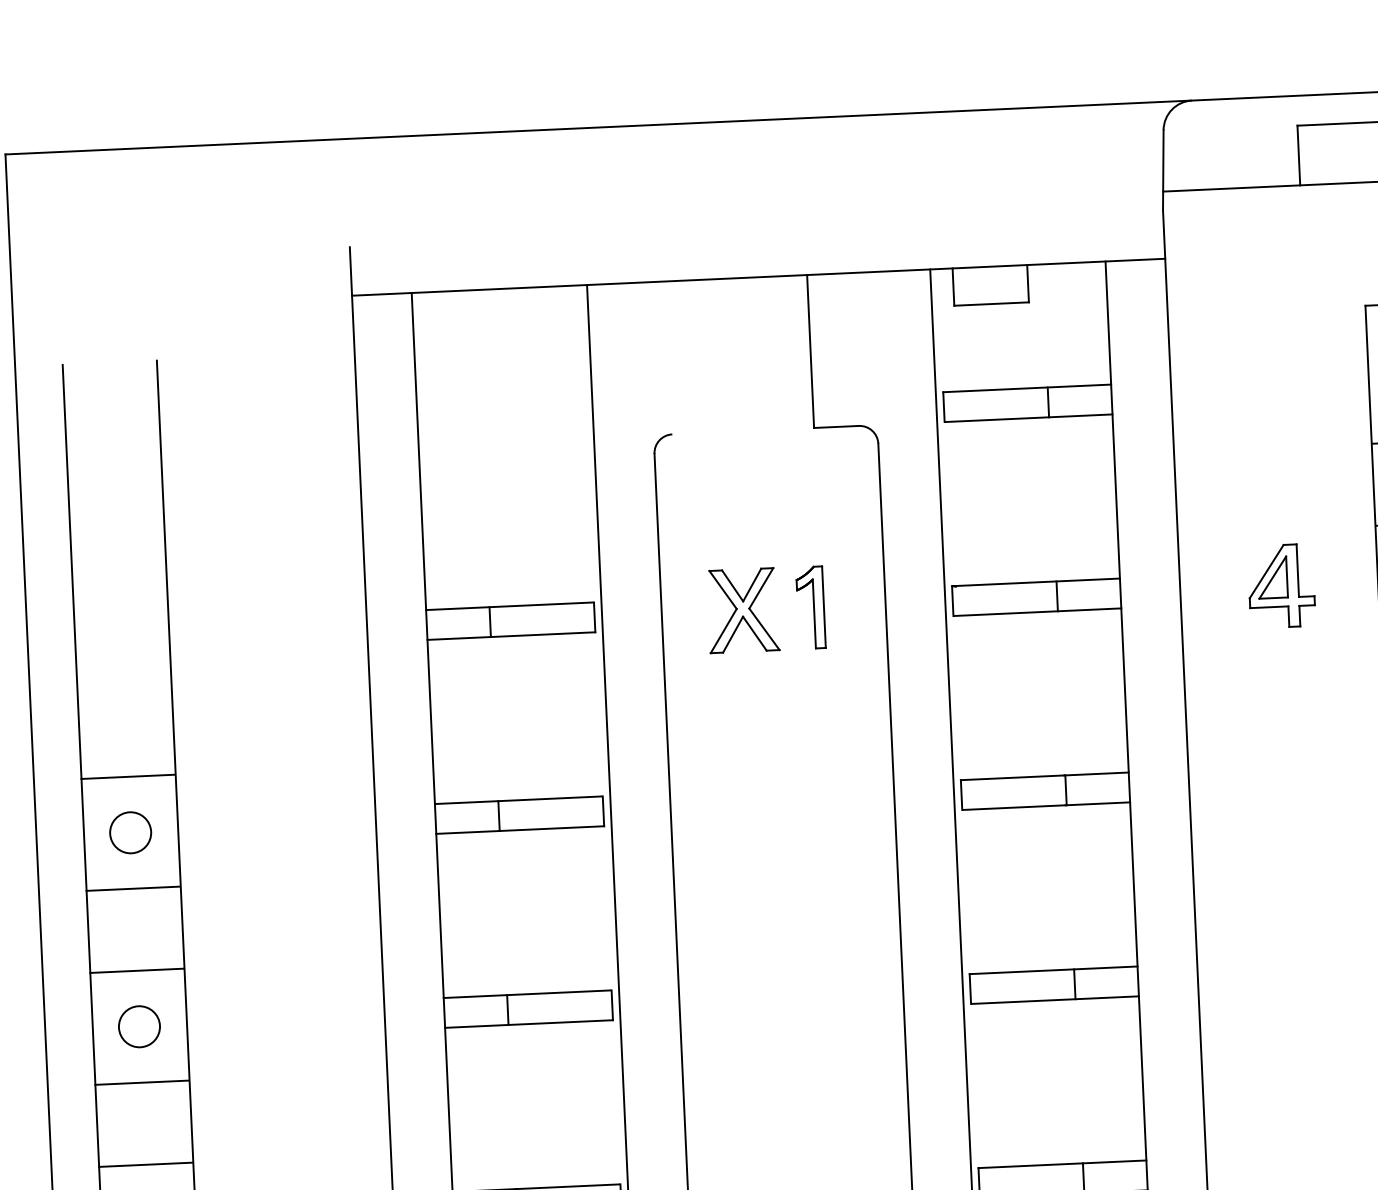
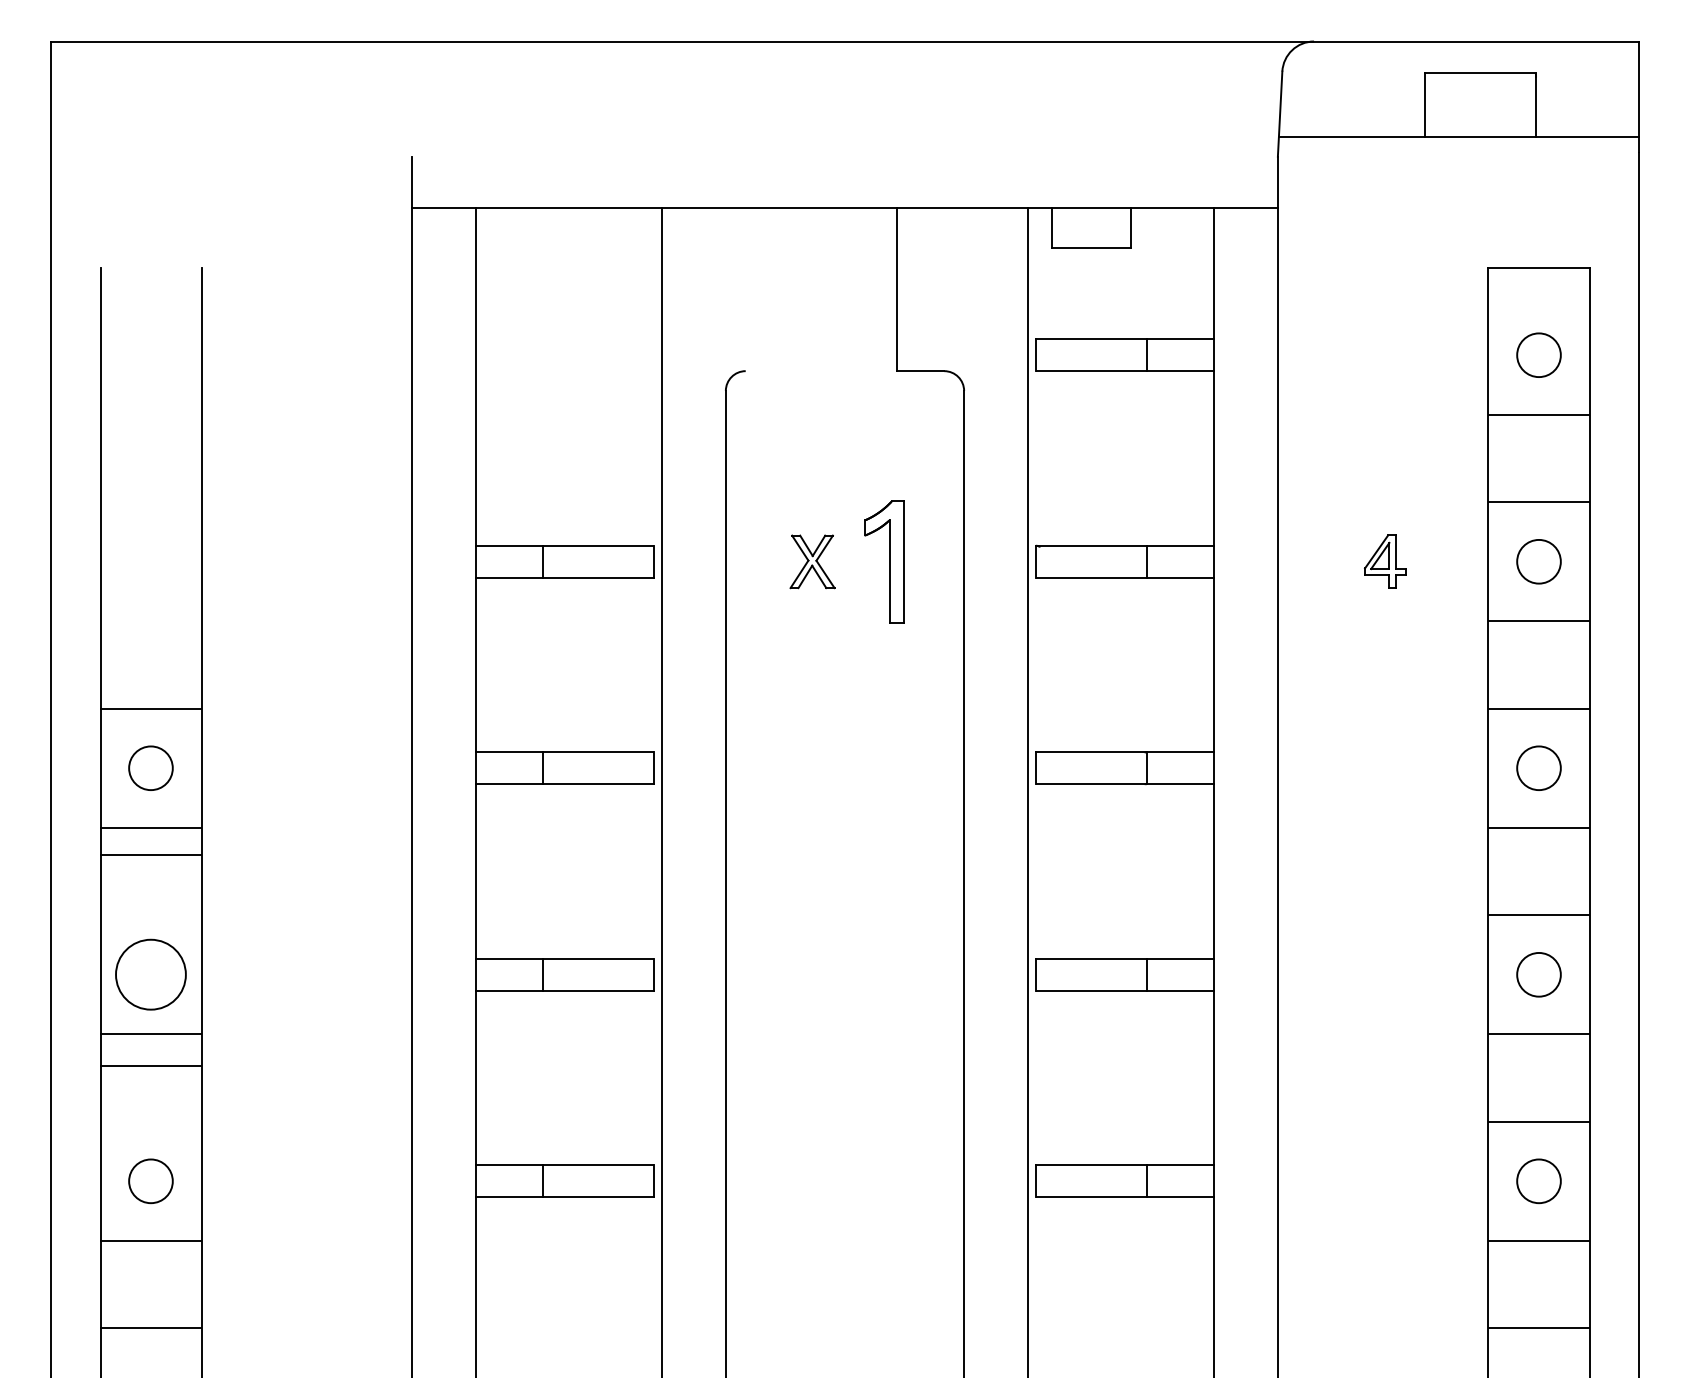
part: (1281, 585) -> (1385, 561), size x0.6
part: (809, 607) -> (883, 561), size x1.4
part: (743, 610) -> (812, 561), size x0.6
line: (136, 971) -> (150, 855), moved
circle: (139, 1026) -> (150, 974), size x1.6
line: (145, 1164) -> (150, 1065), moved

